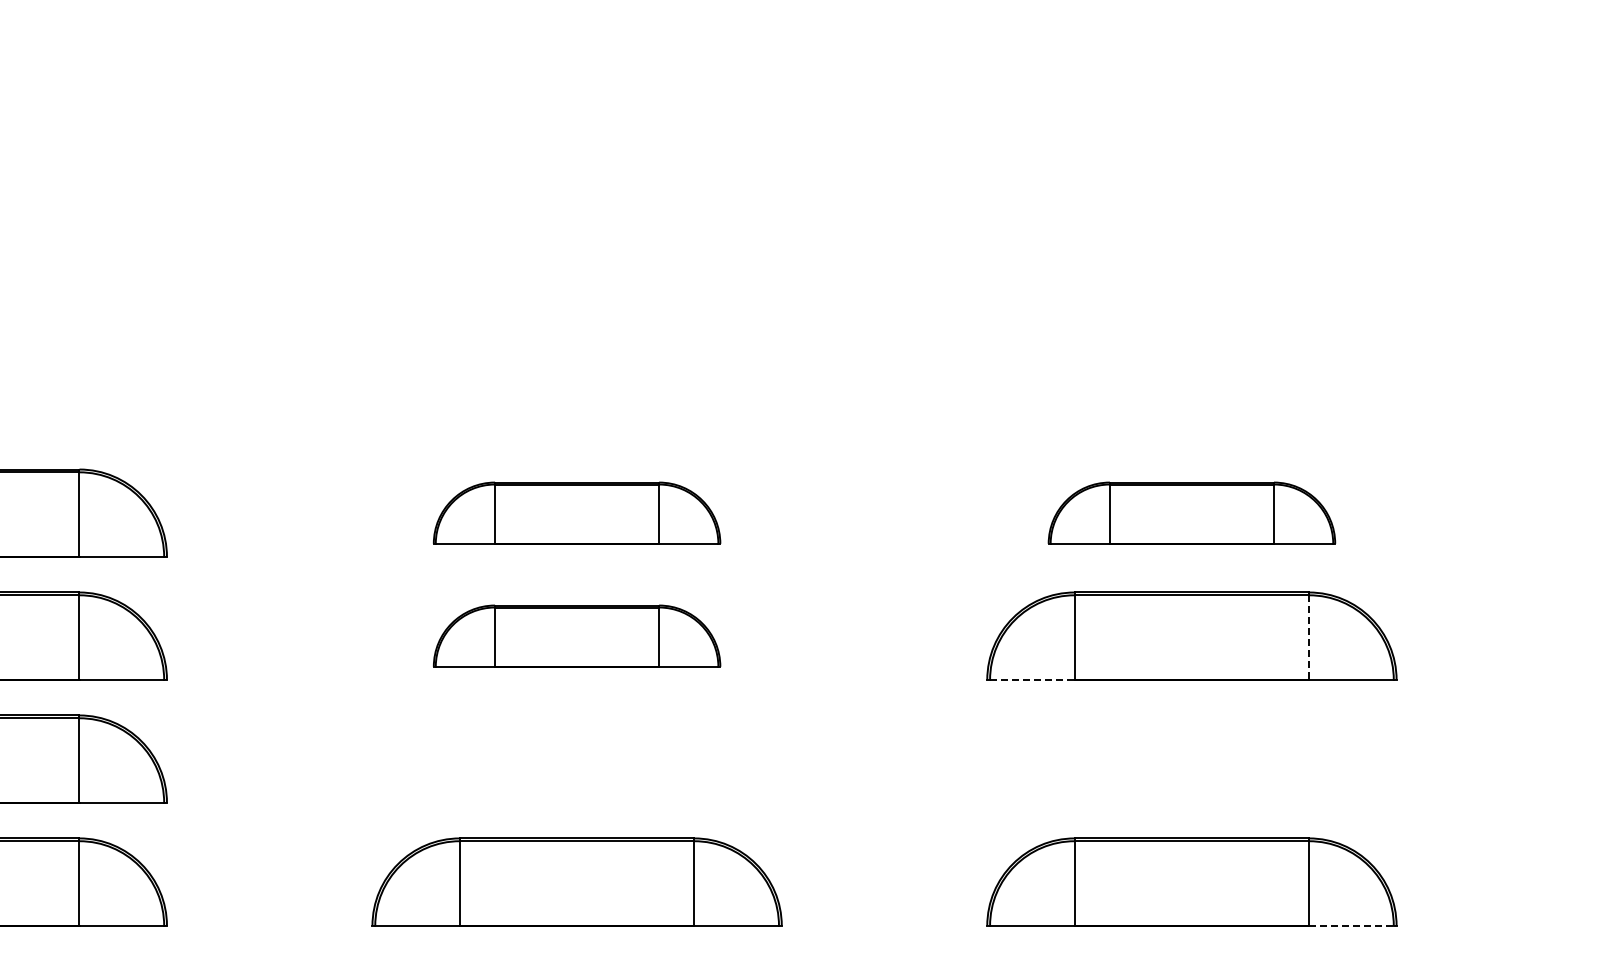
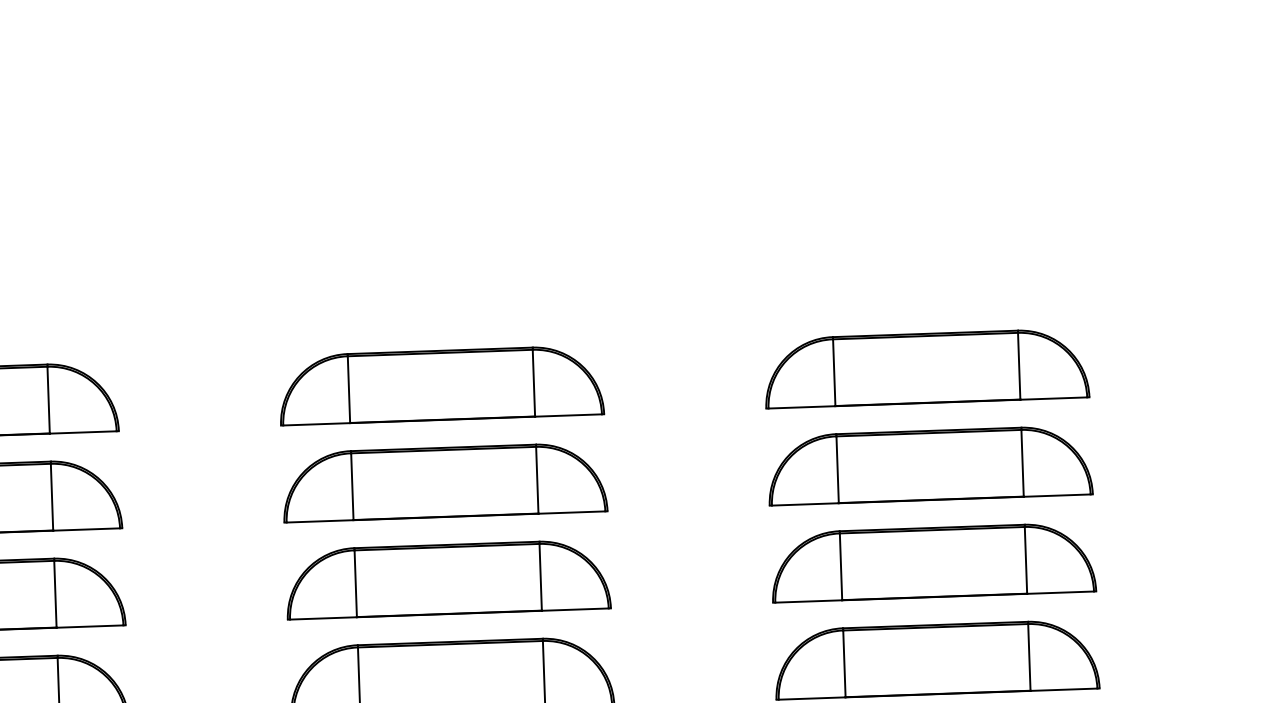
part: (576, 512) -> (440, 384), size x1.43
part: (1191, 512) -> (926, 367), size x1.43
part: (576, 635) -> (444, 481), size x1.43
line: (1309, 638) -> (1022, 464), dashed -> solid
line: (1032, 680) -> (805, 504), dashed -> solid
part: (576, 758) -> (447, 578), added
part: (1191, 758) -> (933, 561), added
line: (1352, 925) -> (1064, 689), dashed -> solid

